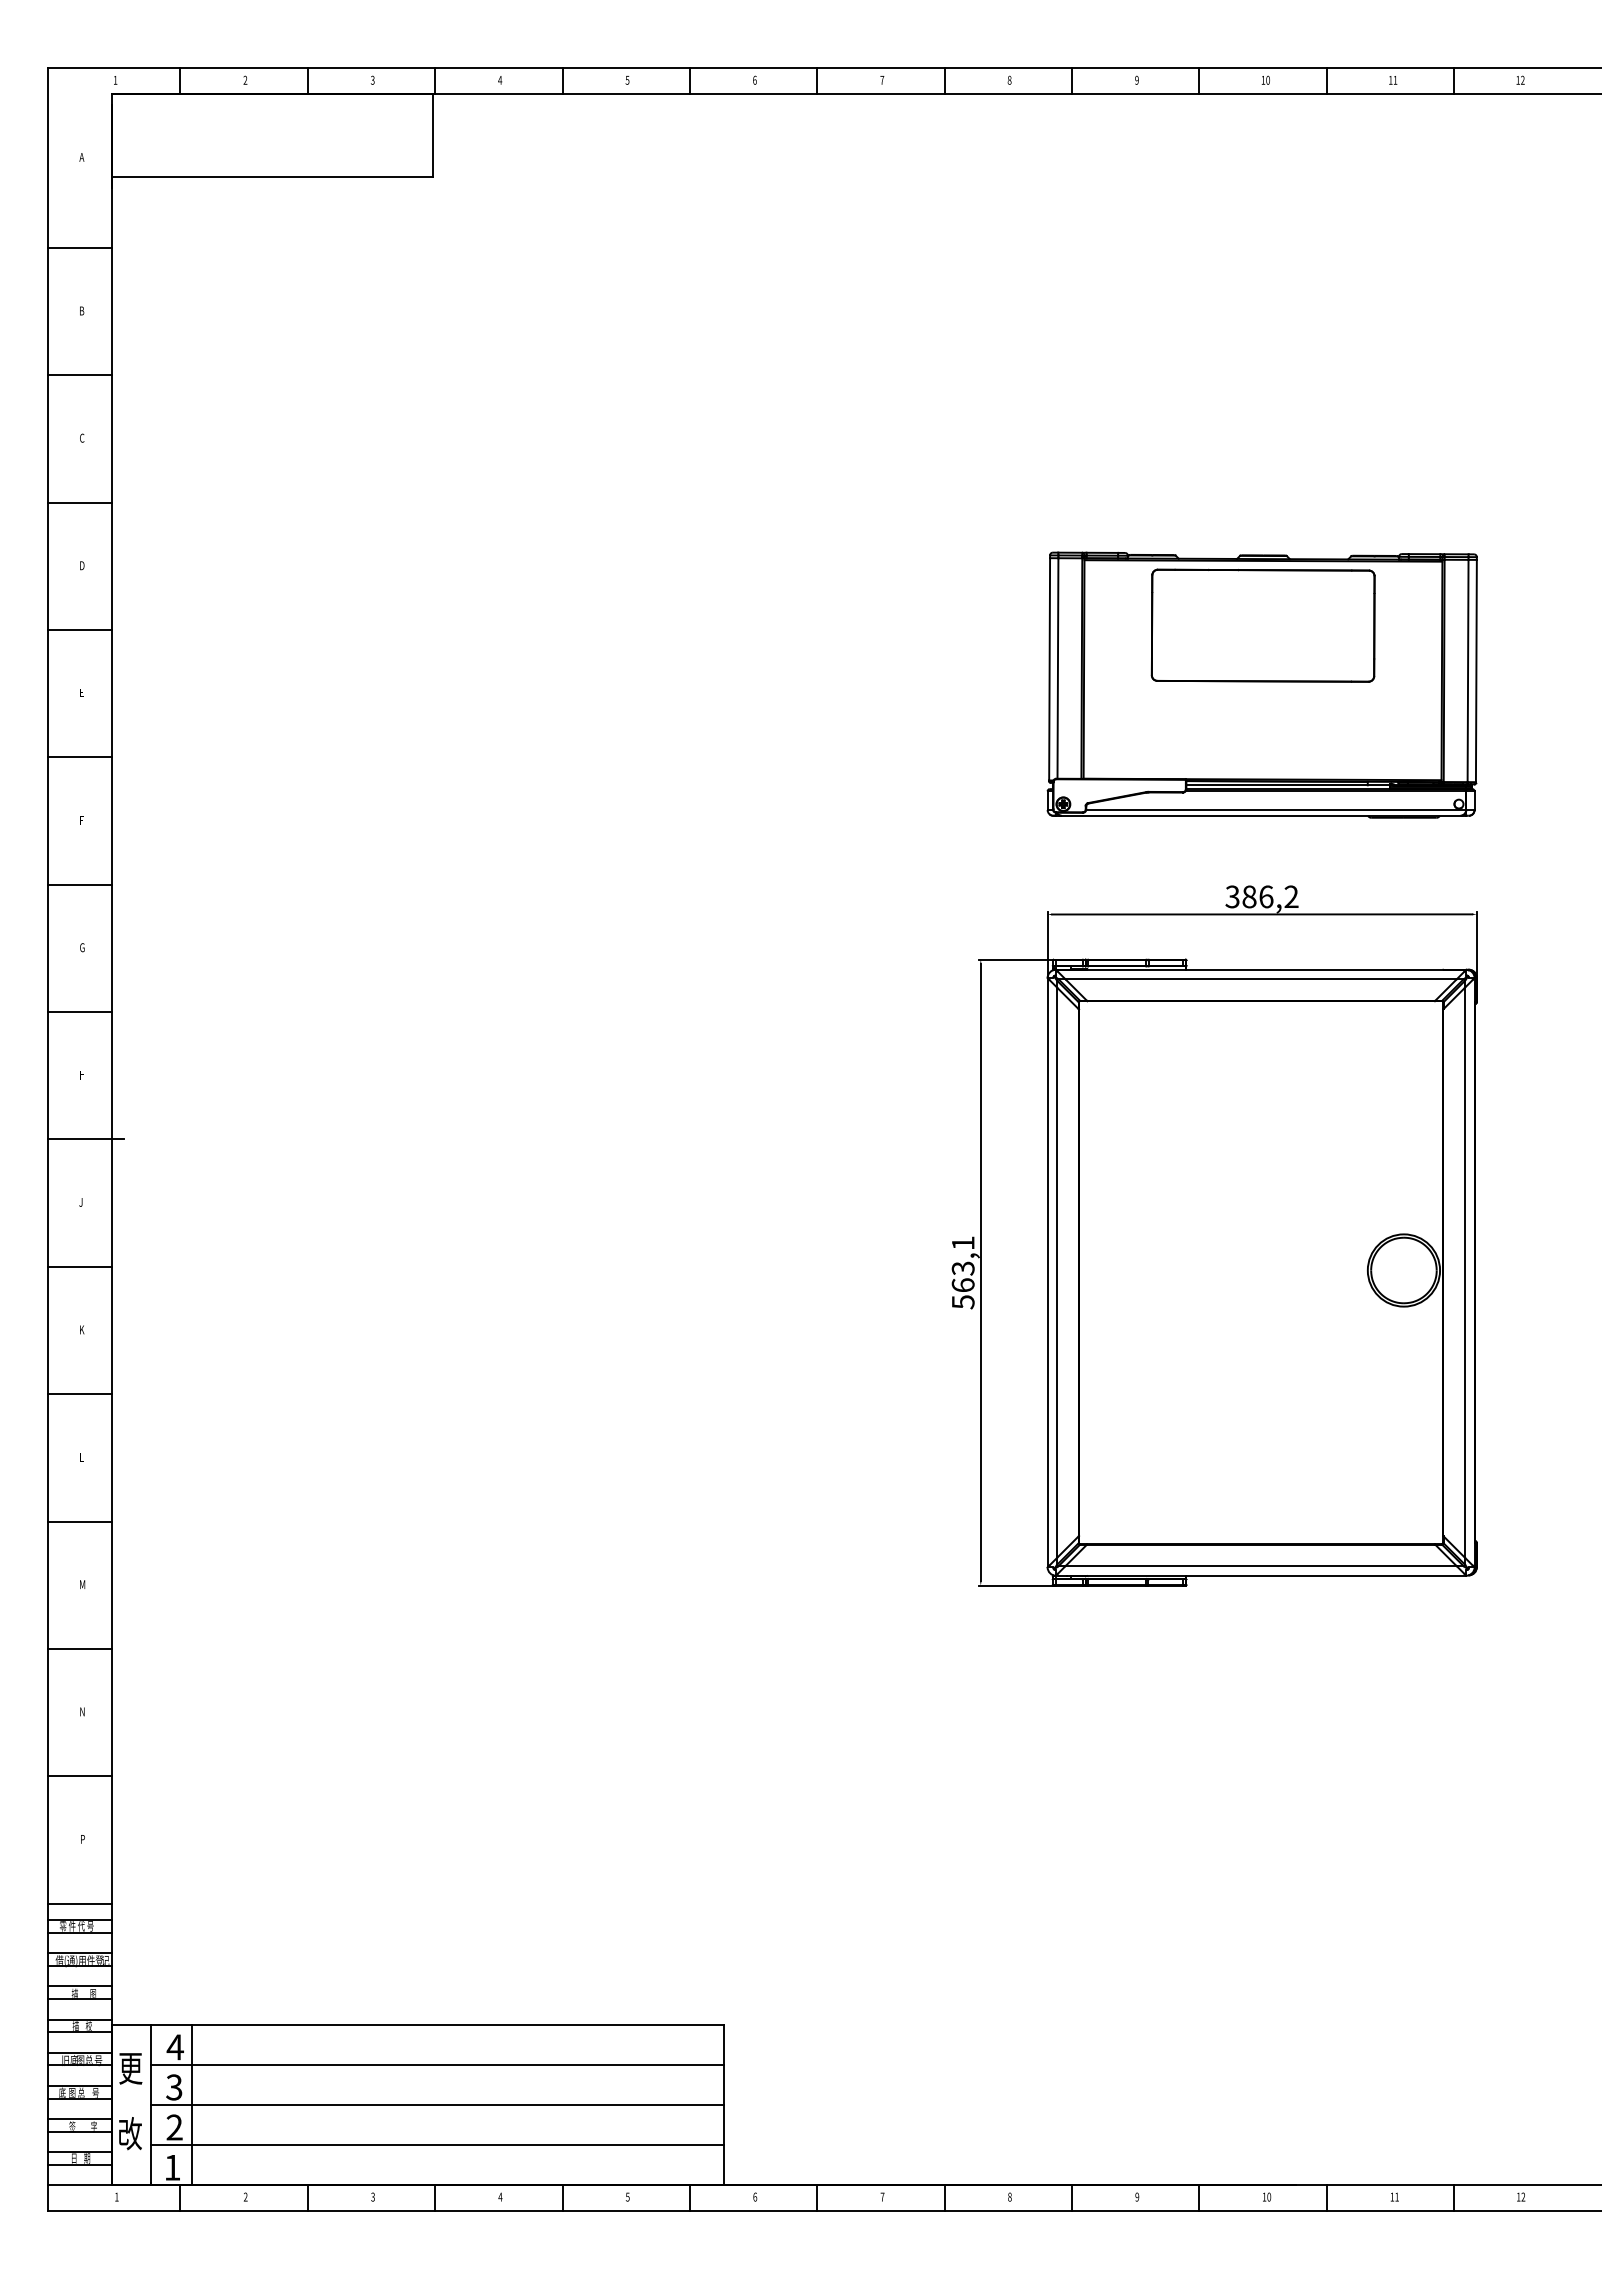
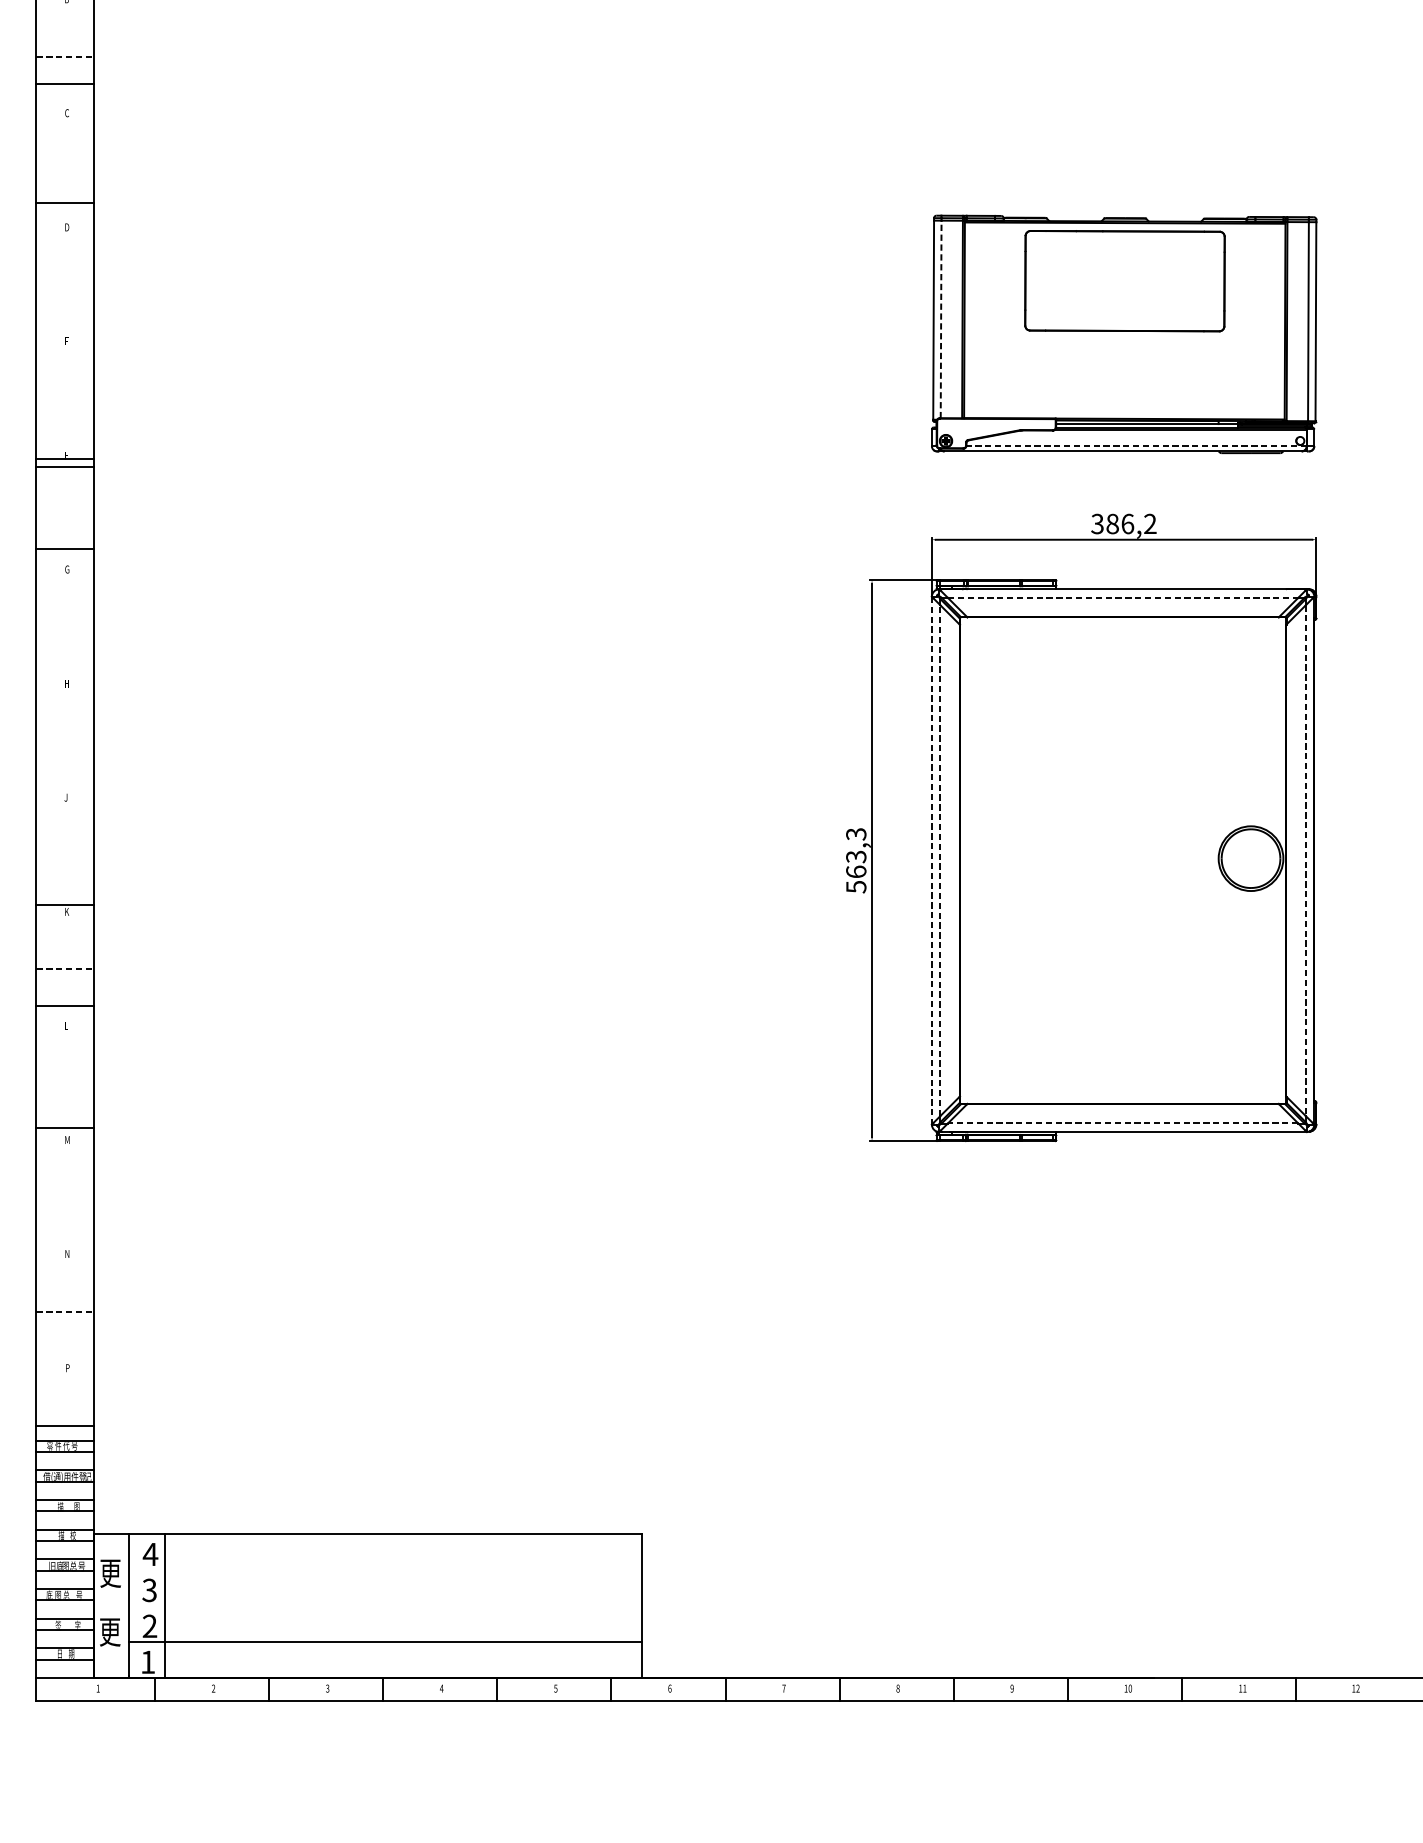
line: (79, 375) -> (64, 57), solid -> dashed
line: (79, 502) -> (64, 83), moved
line: (79, 630) -> (64, 203), moved
line: (1057, 667) -> (940, 318), solid -> dashed
line: (79, 757) -> (64, 459), moved
line: (1276, 810) -> (1136, 446), solid -> dashed
line: (79, 884) -> (64, 467), moved
line: (1261, 979) -> (1123, 598), solid -> dashed
line: (79, 1012) -> (64, 549), moved
line: (85, 1139) -> (70, 741), removed
text: (962, 1243) -> (855, 834), 563,1 -> 563,3
line: (79, 1266) -> (64, 904), moved
line: (1047, 1272) -> (931, 860), solid -> dashed
line: (1057, 1272) -> (940, 860), solid -> dashed
line: (1465, 1273) -> (1306, 861), solid -> dashed
line: (79, 1394) -> (64, 969), solid -> dashed
line: (79, 1521) -> (64, 1005), moved
line: (1261, 1566) -> (1123, 1123), solid -> dashed
line: (79, 1648) -> (64, 1127), moved
line: (79, 1776) -> (64, 1311), solid -> dashed
line: (437, 2064) -> (385, 1569), removed
line: (437, 2104) -> (385, 1605), removed
text: (129, 2133) -> (109, 1631), 改 -> 更

